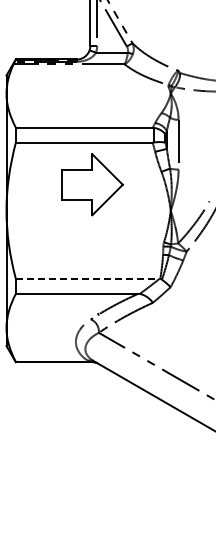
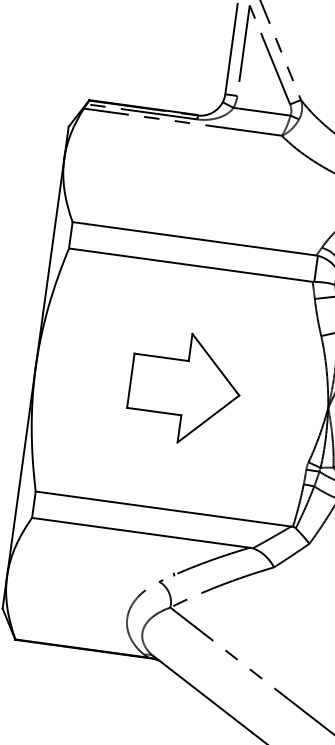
part: (92, 184) -> (185, 387), moved
line: (87, 279) -> (163, 509), dashed -> solid

